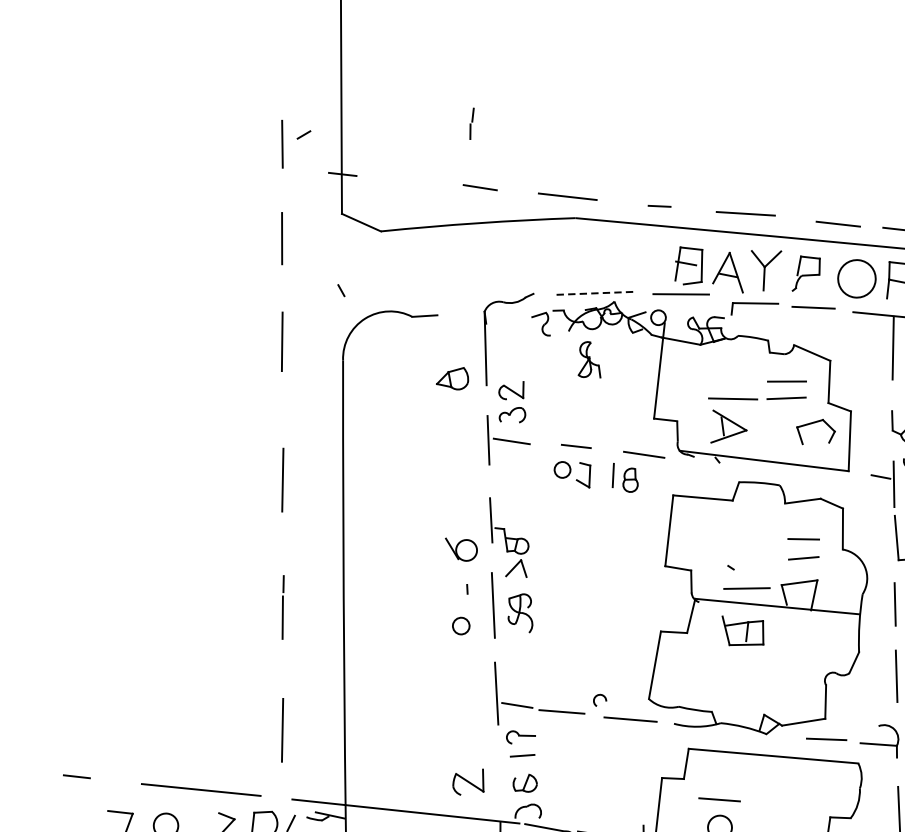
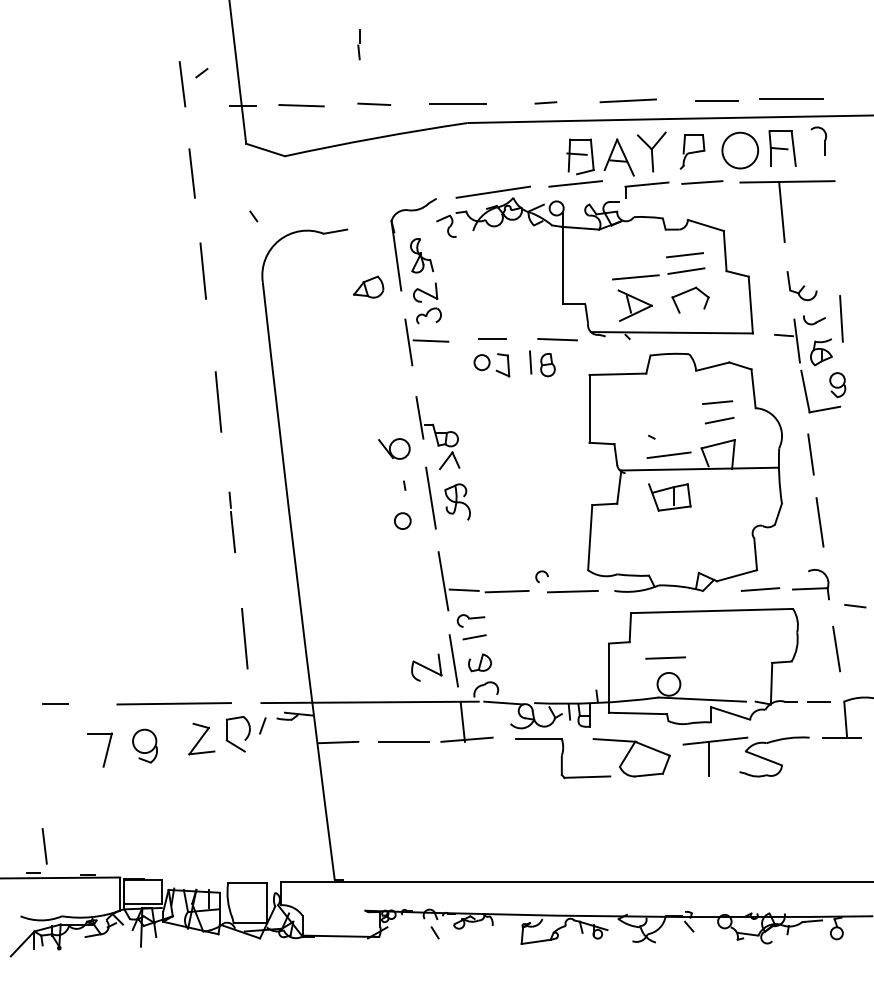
line: (404, 180) -> (301, 105), added
line: (593, 293) -> (492, 192), dashed -> solid
part: (591, 359) -> (422, 255), moved
part: (813, 423) -> (687, 292), moved
line: (497, 777) -> (453, 660), added

